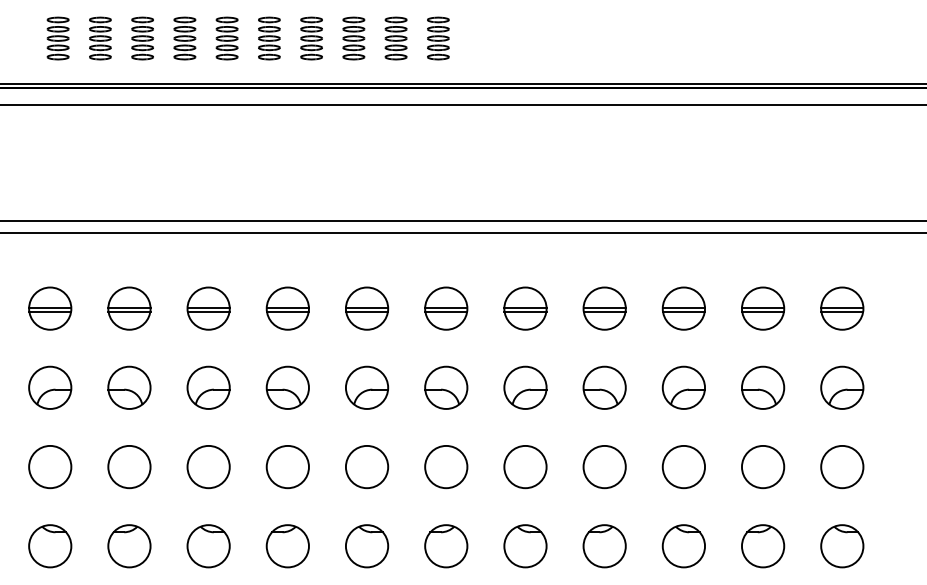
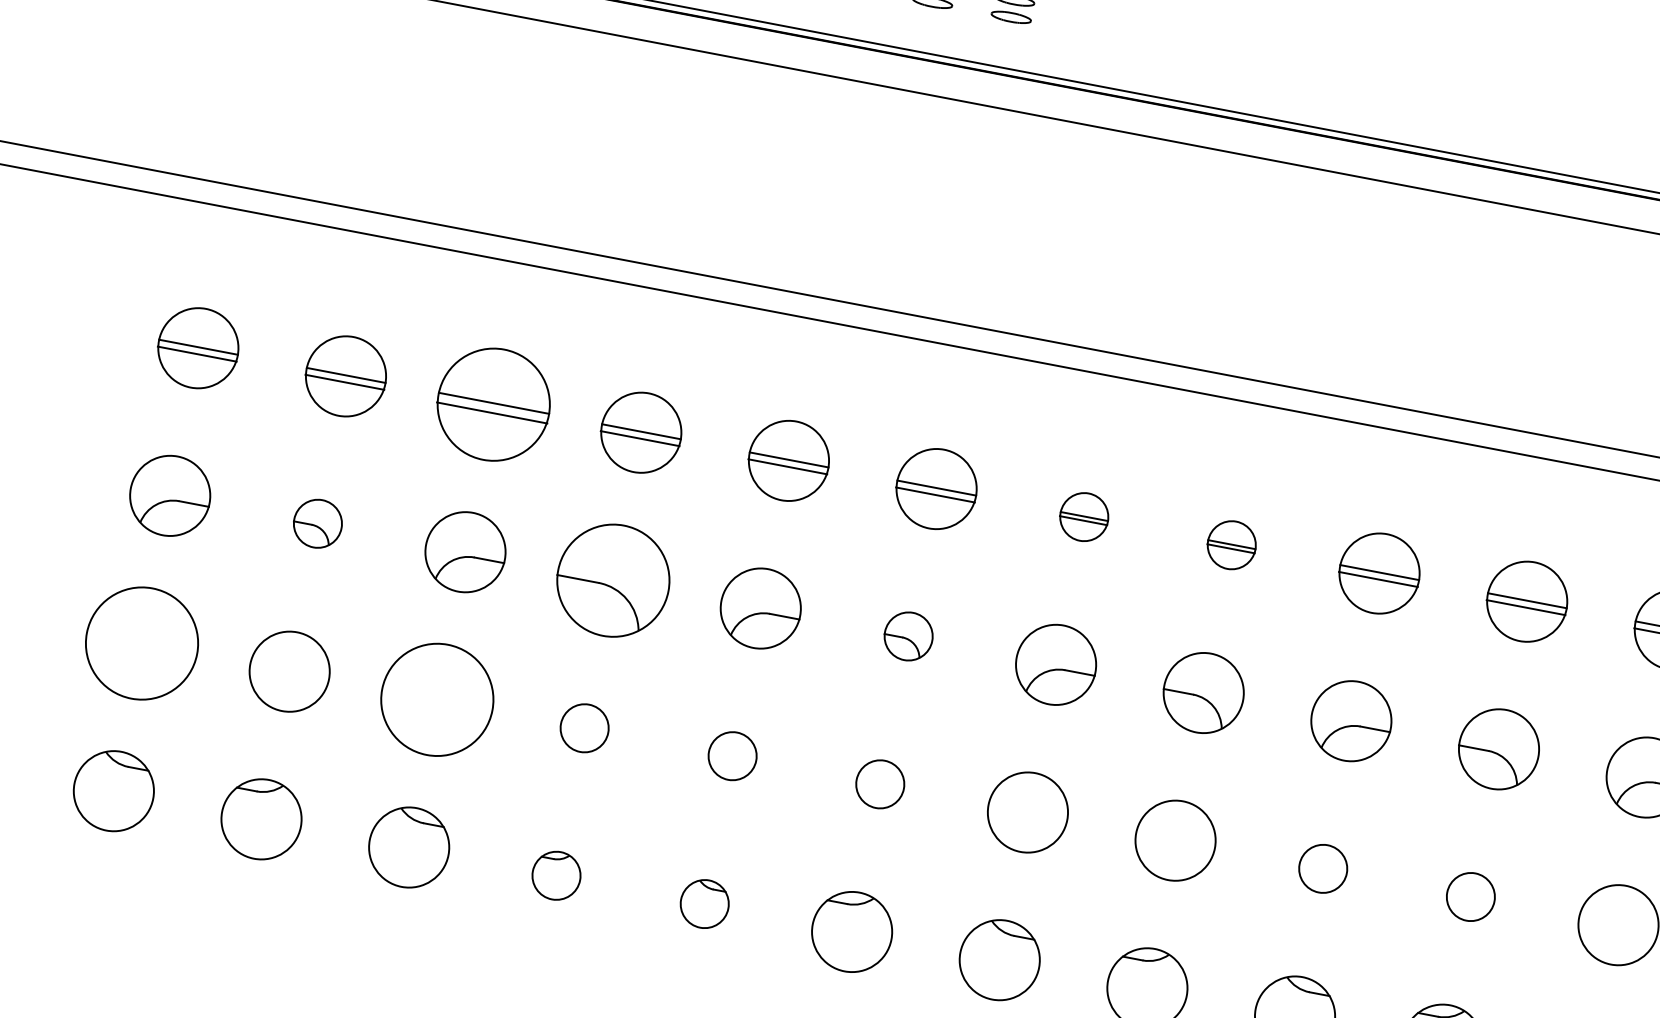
part: (208, 308) -> (493, 404), size x1.4
part: (525, 308) -> (1084, 516), size x0.6
part: (604, 308) -> (1231, 545), size x0.6
part: (129, 387) -> (318, 523), size x0.6
part: (287, 387) -> (612, 579), size x1.4
part: (446, 387) -> (908, 636), size x0.6
circle: (50, 466) -> (142, 642), size x1.4
circle: (208, 466) -> (437, 698), size x1.4
circle: (366, 466) -> (731, 754), size x0.6
circle: (446, 466) -> (880, 783), size x0.6
circle: (683, 466) -> (1322, 867), size x0.6
circle: (762, 466) -> (1469, 895), size x0.6
circle: (287, 467) -> (584, 728), size x0.6
part: (287, 546) -> (556, 875), size x0.6
part: (367, 546) -> (705, 904), size x0.6

